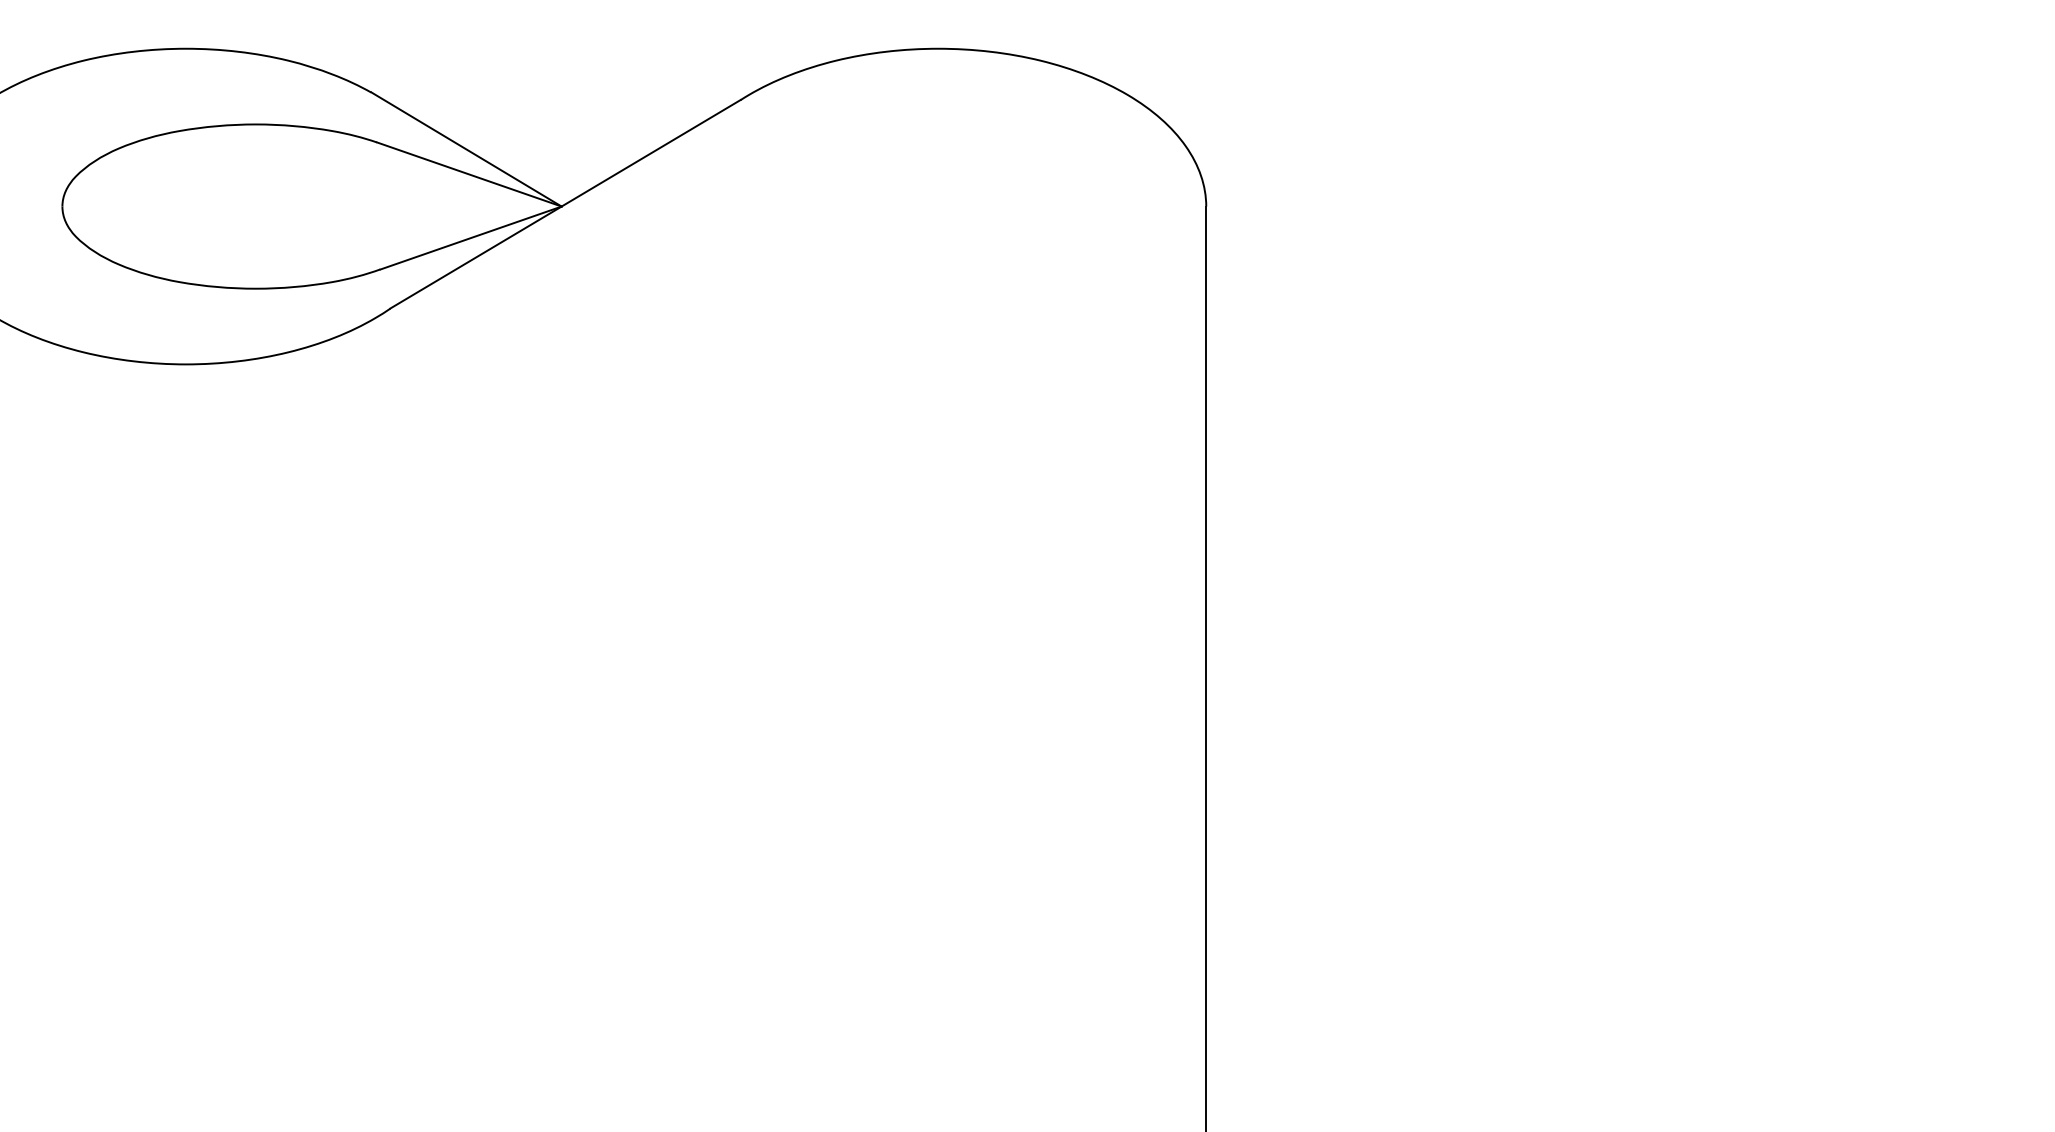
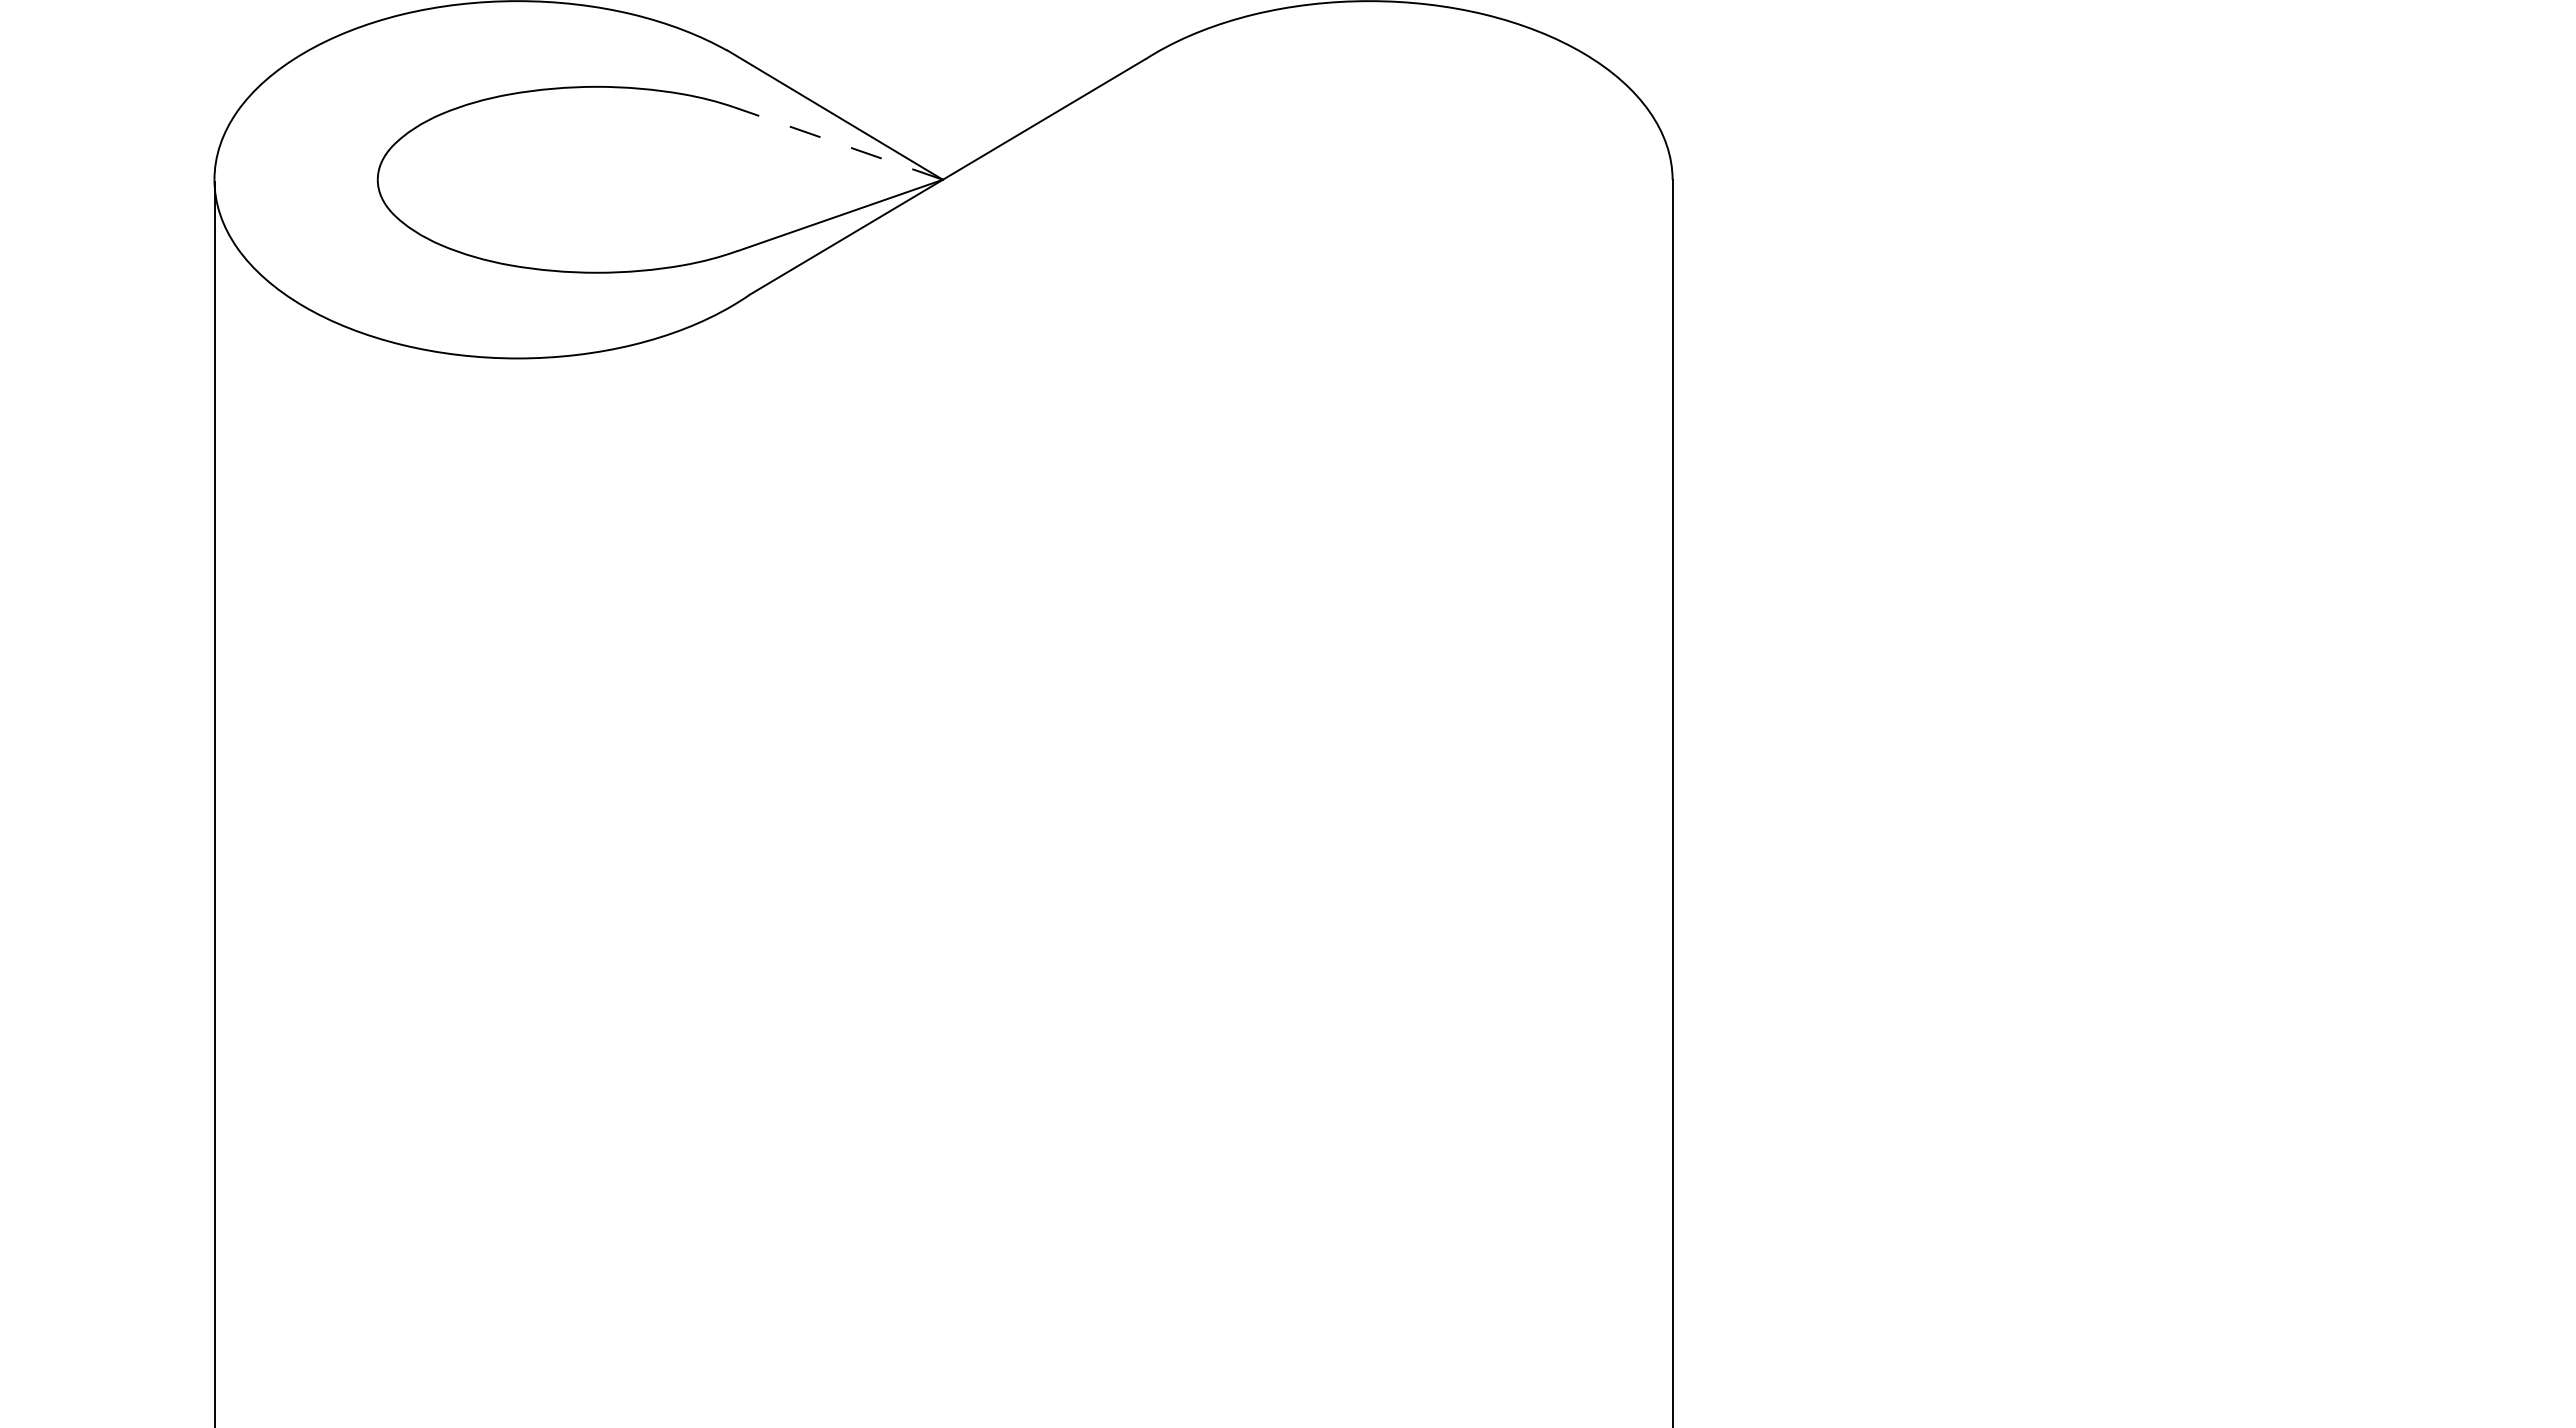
line: (469, 174) -> (838, 143), solid -> dashed

